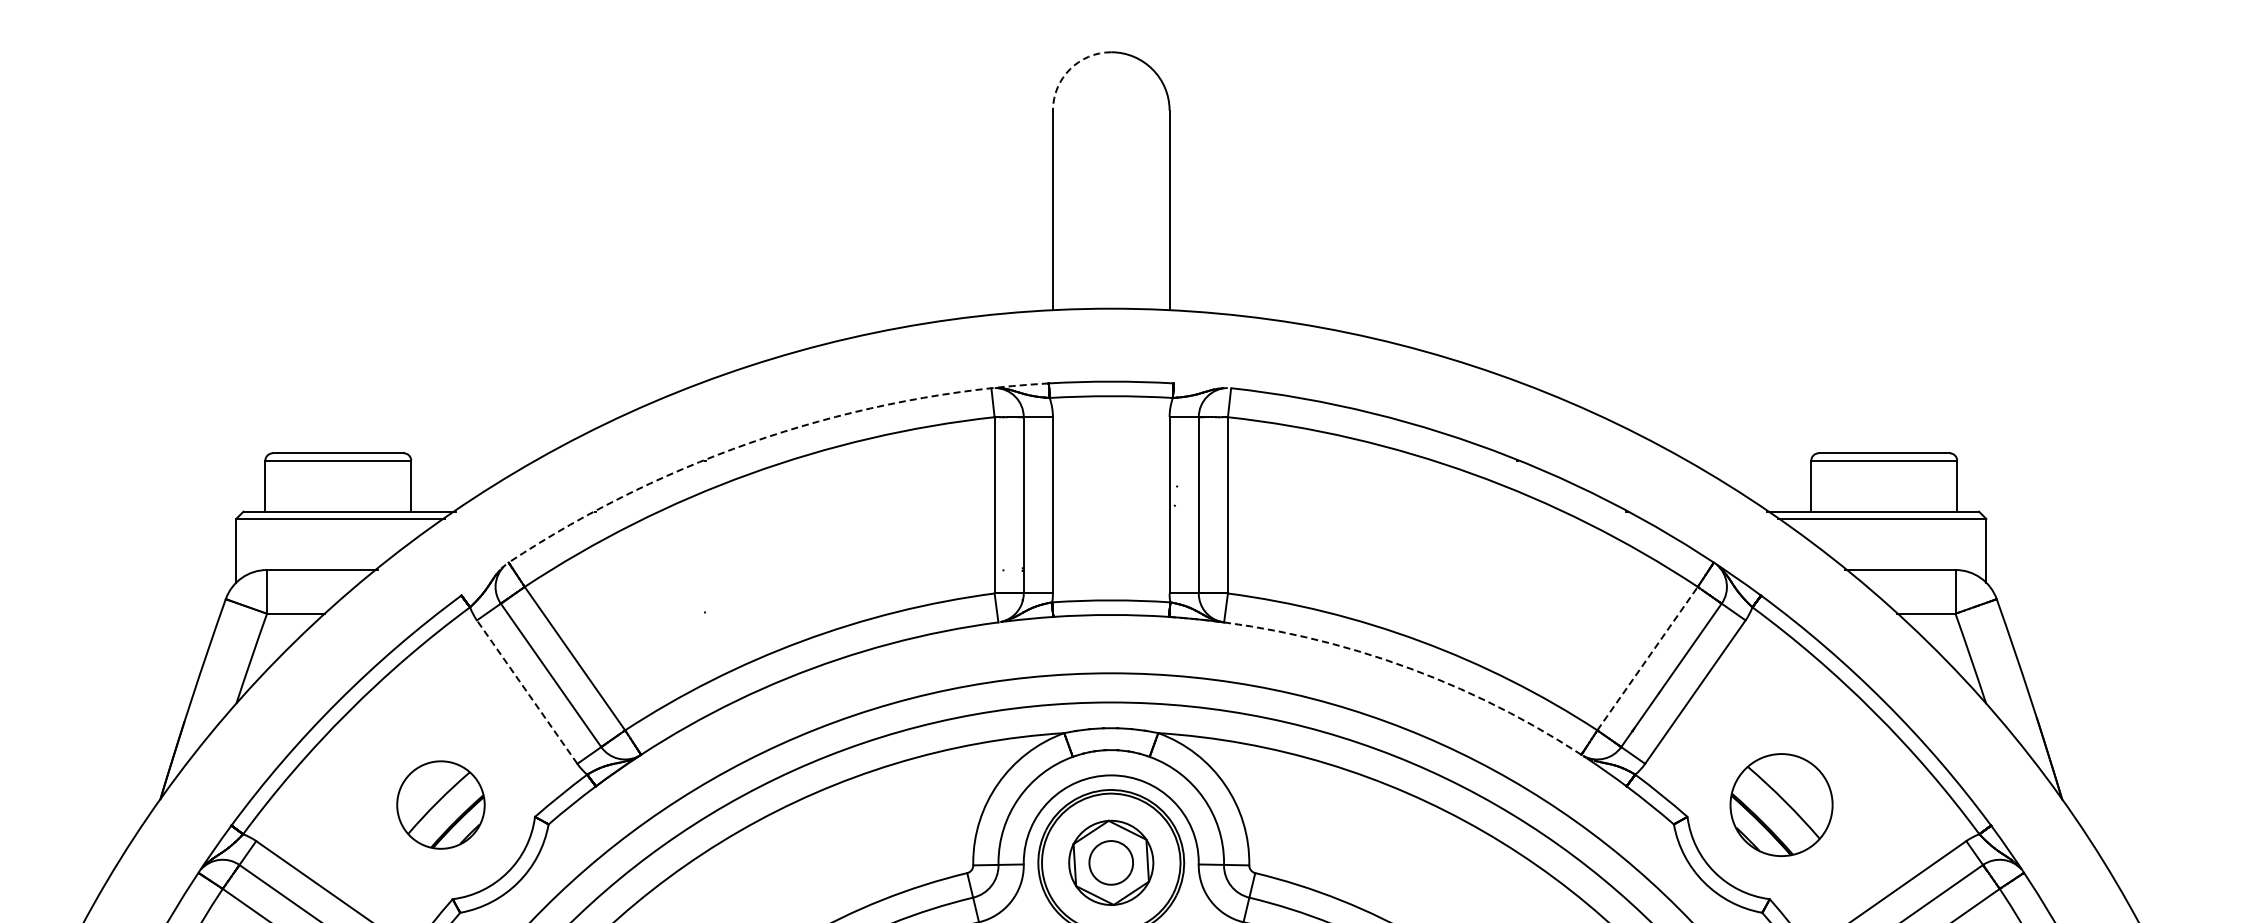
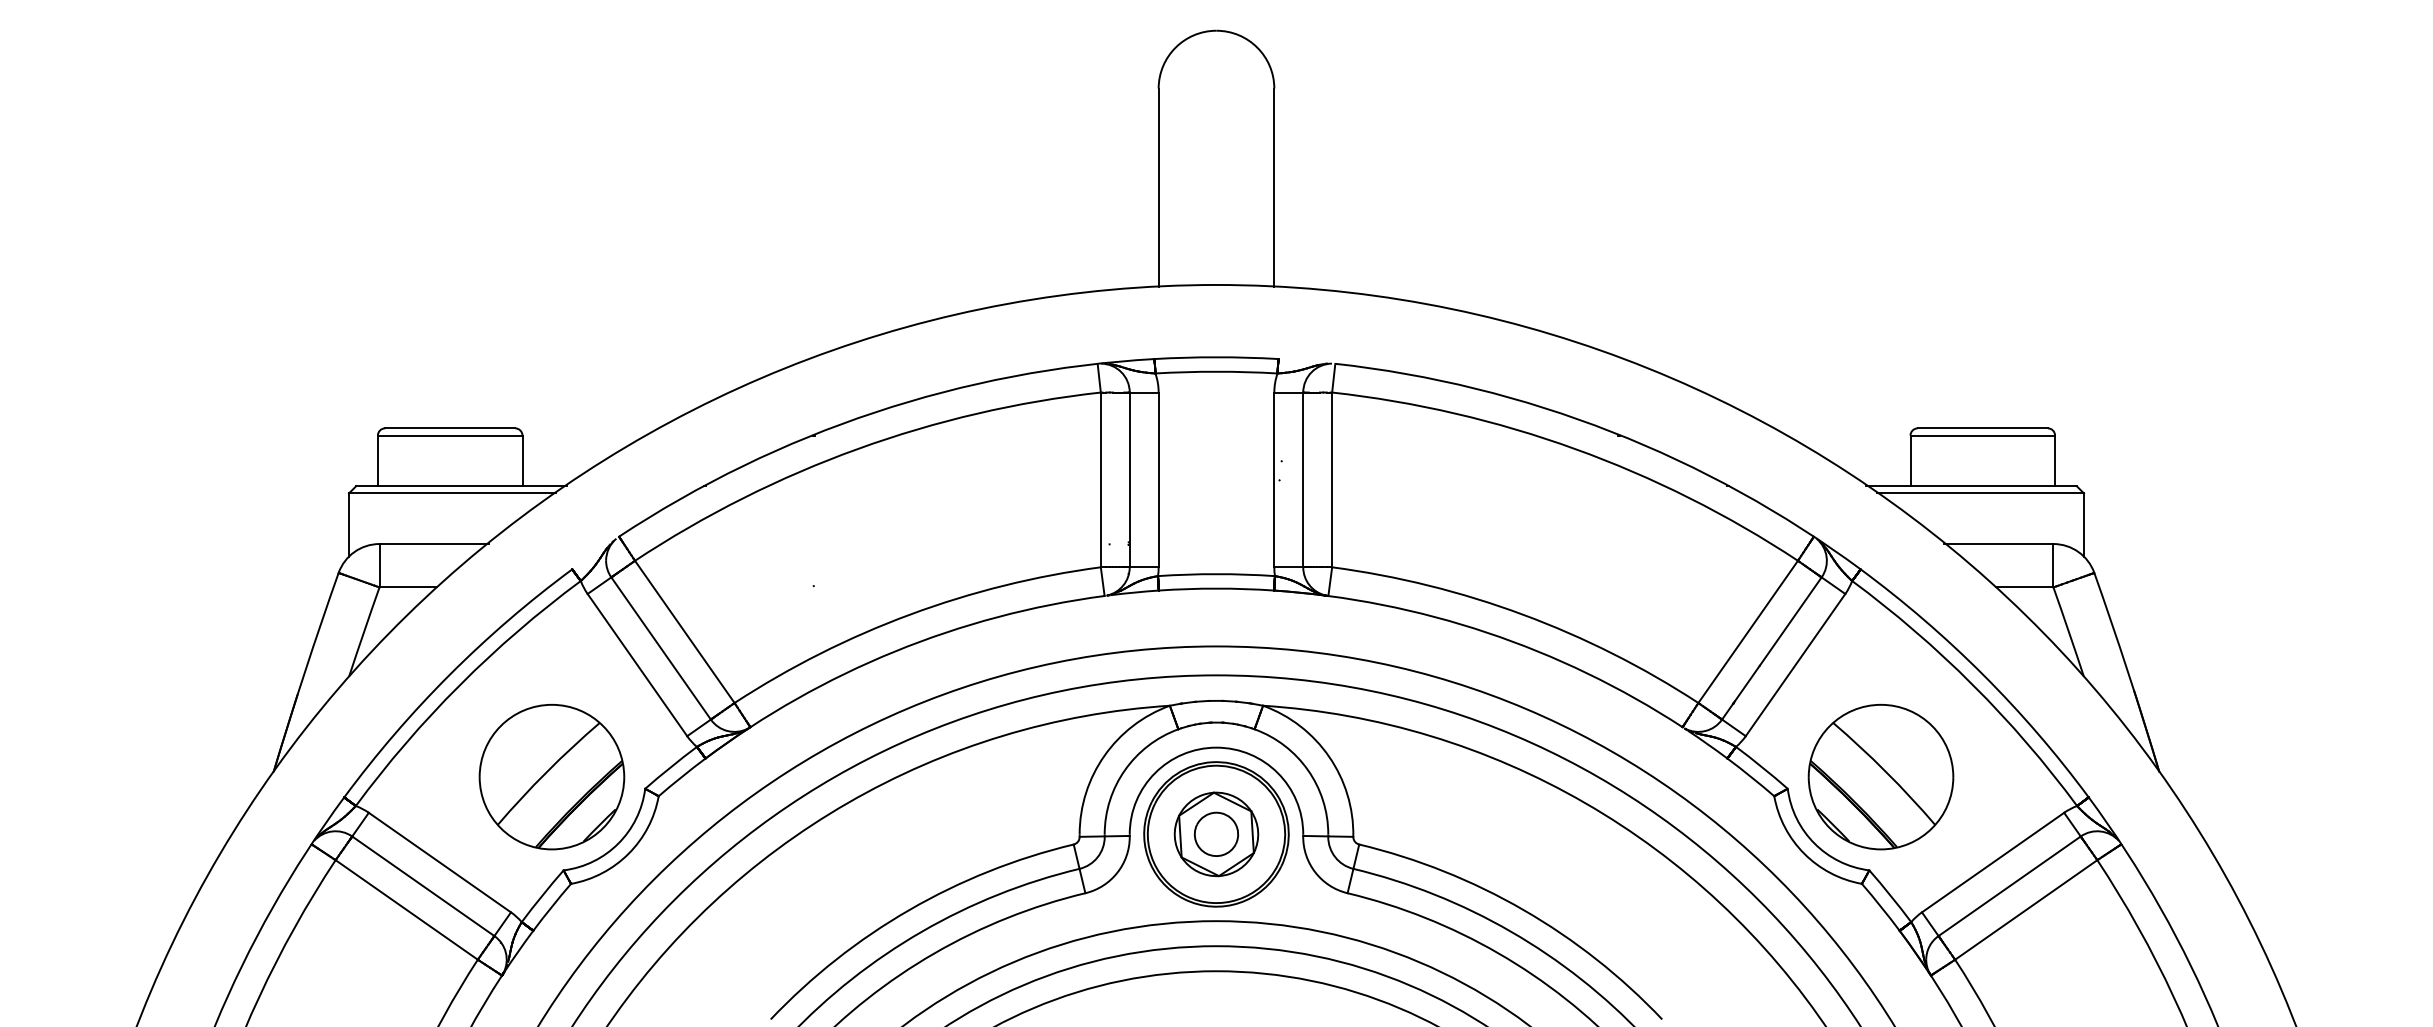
arc: (1069, 69) -> (1175, 47), dashed -> solid
arc: (767, 437) -> (875, 412), dashed -> solid
line: (1647, 658) -> (1748, 631), dashed -> solid
arc: (1384, 659) -> (1487, 632), dashed -> solid
line: (527, 692) -> (637, 665), dashed -> solid
part: (440, 804) -> (551, 776), size x1.67
part: (1781, 804) -> (1880, 776), size x1.43

